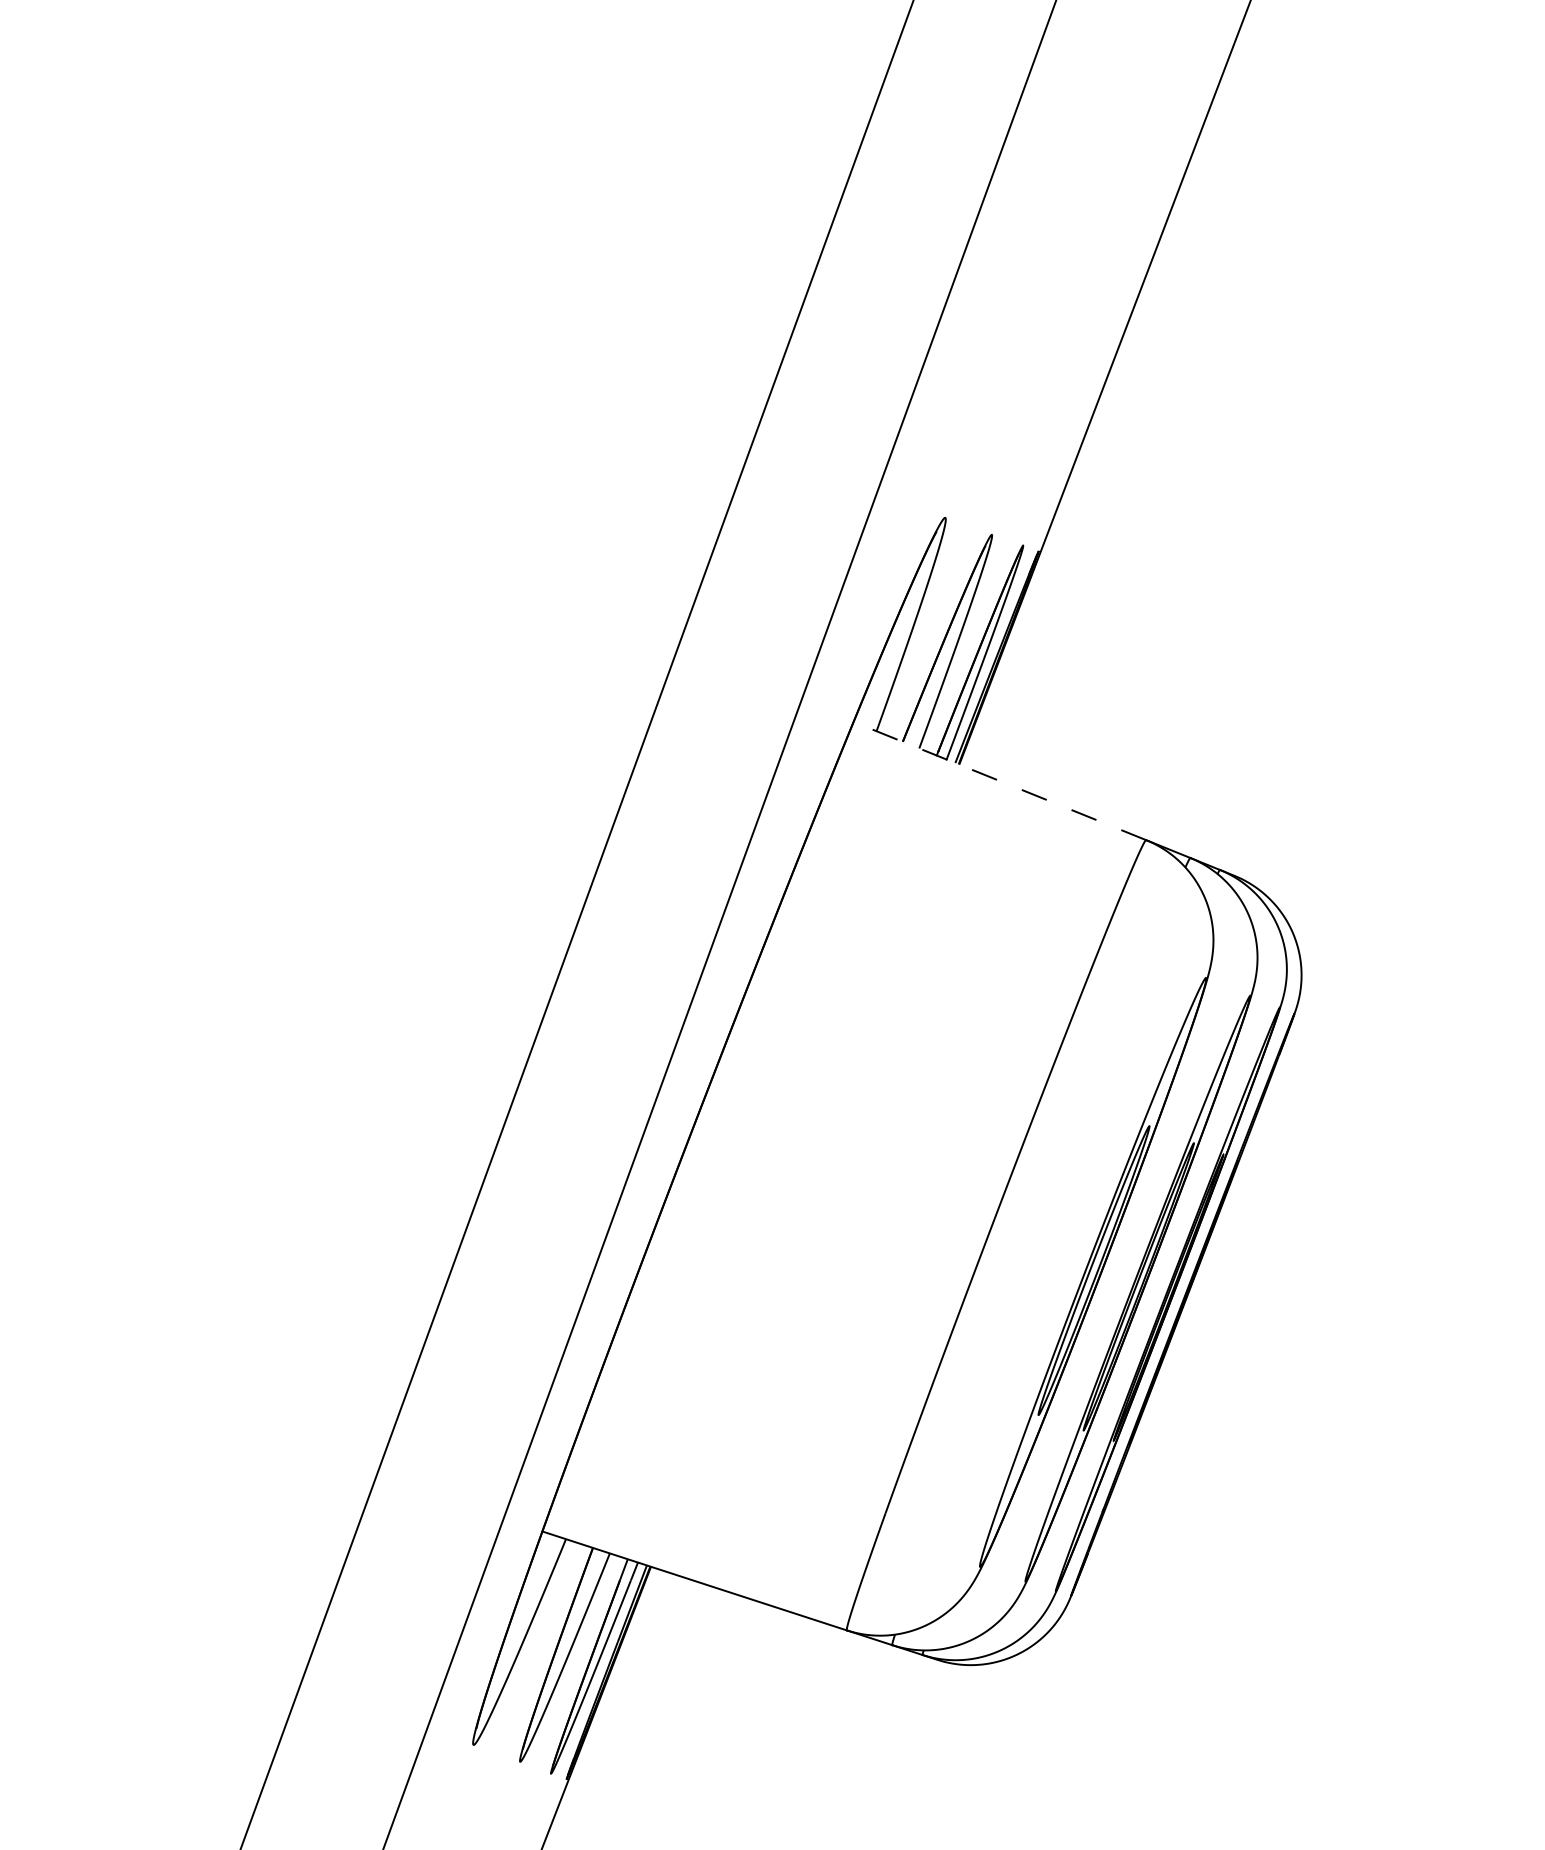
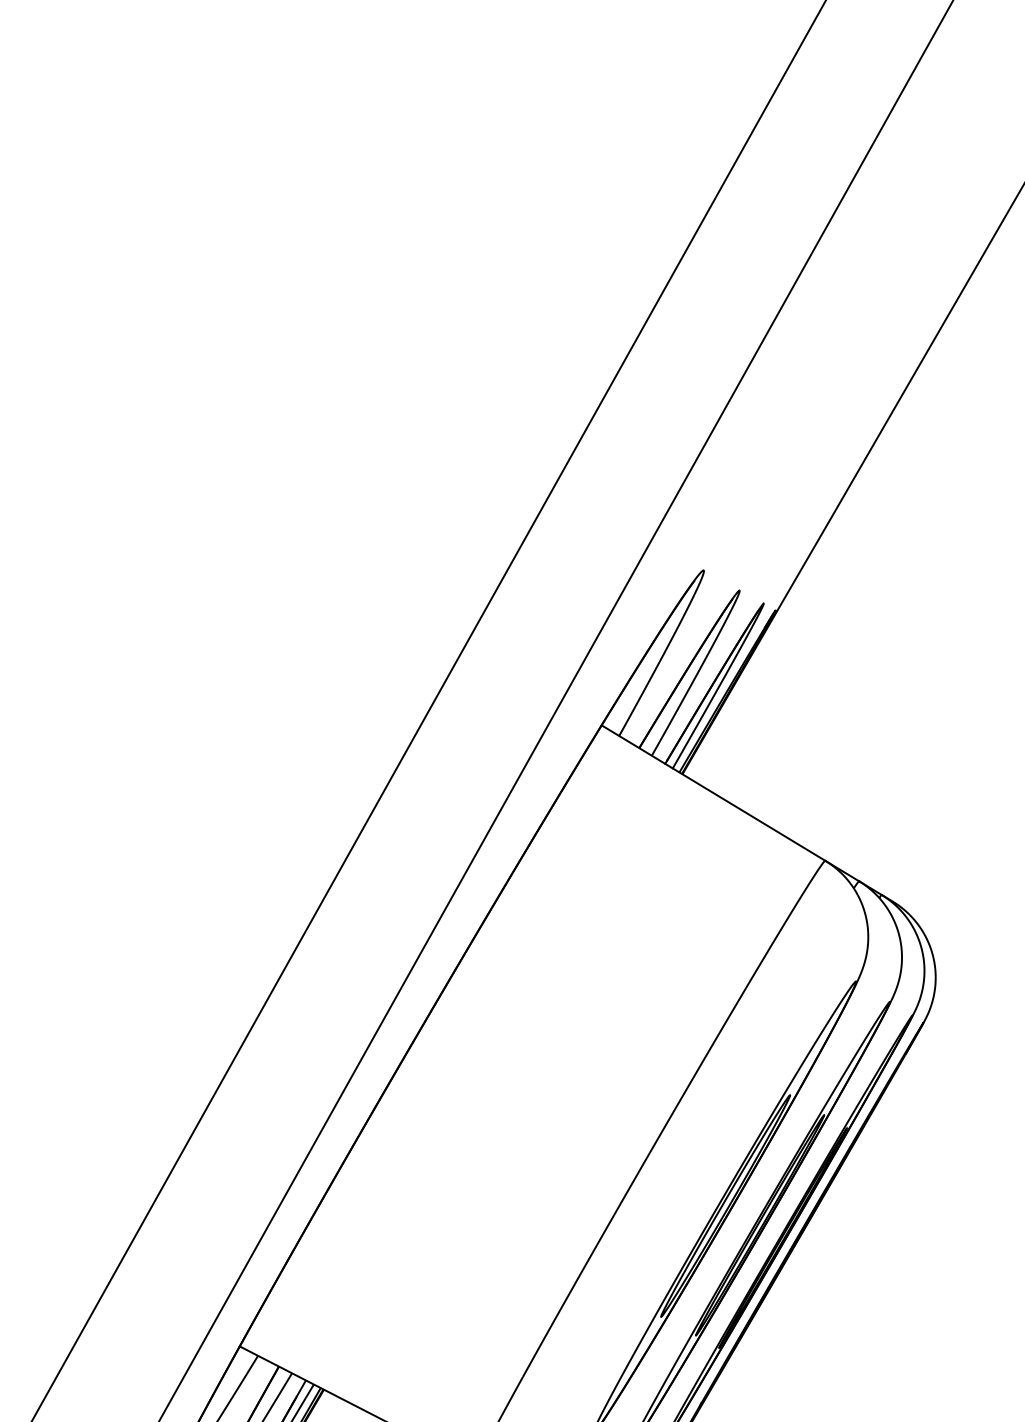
line: (999, 781) -> (713, 793), dashed -> solid

